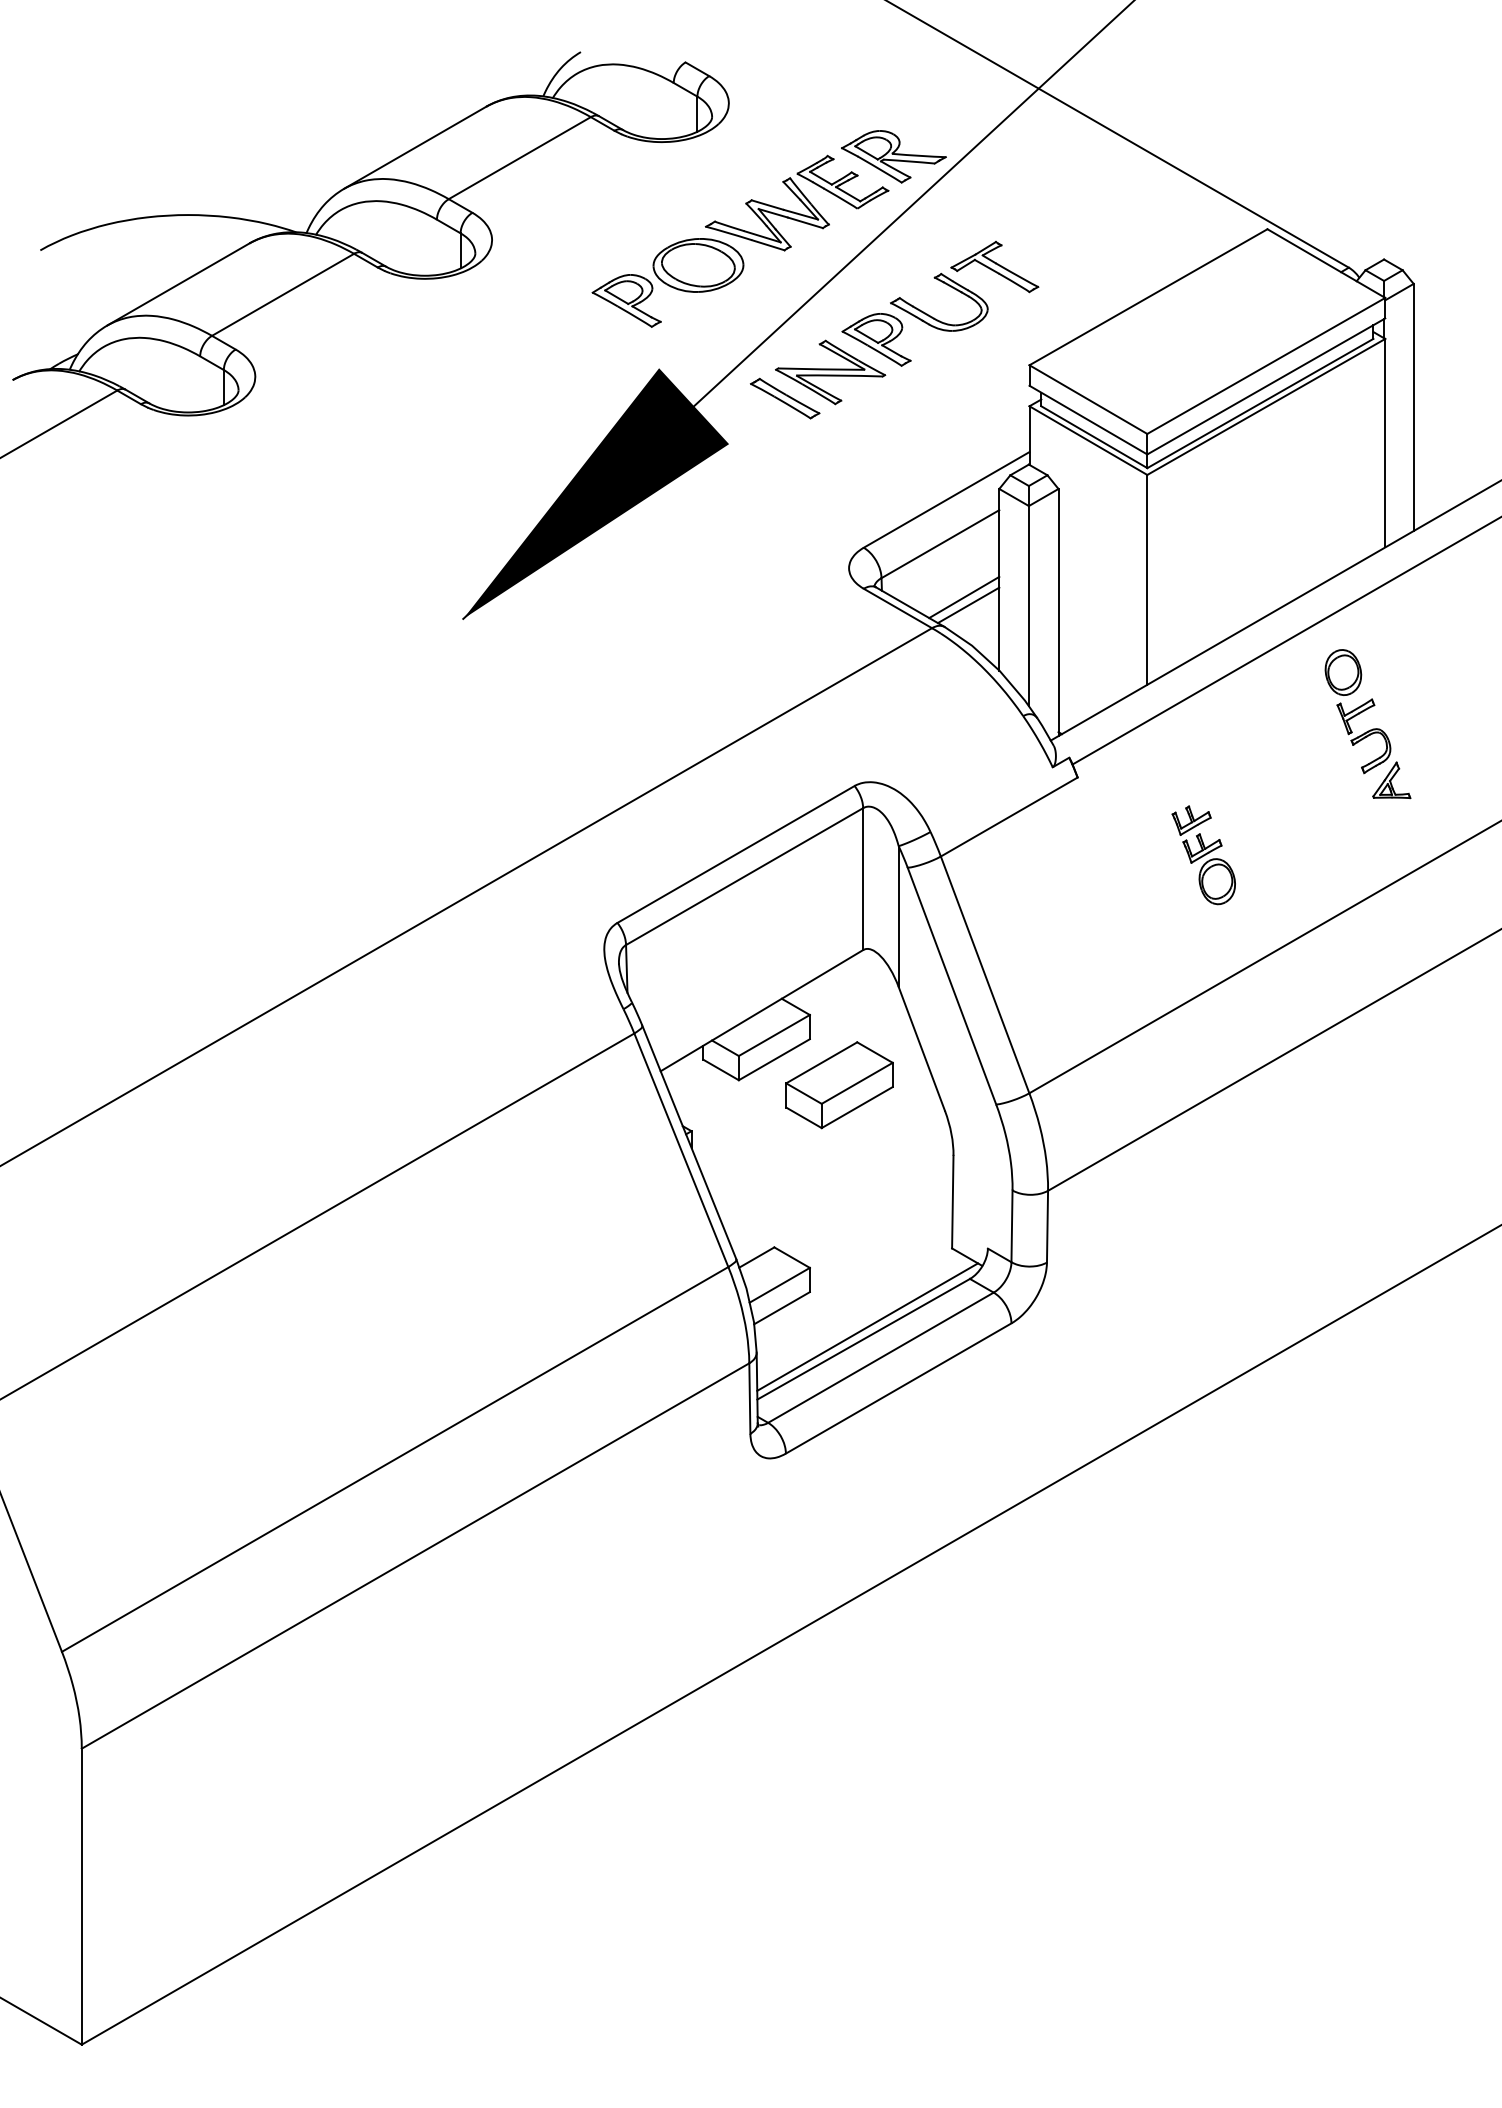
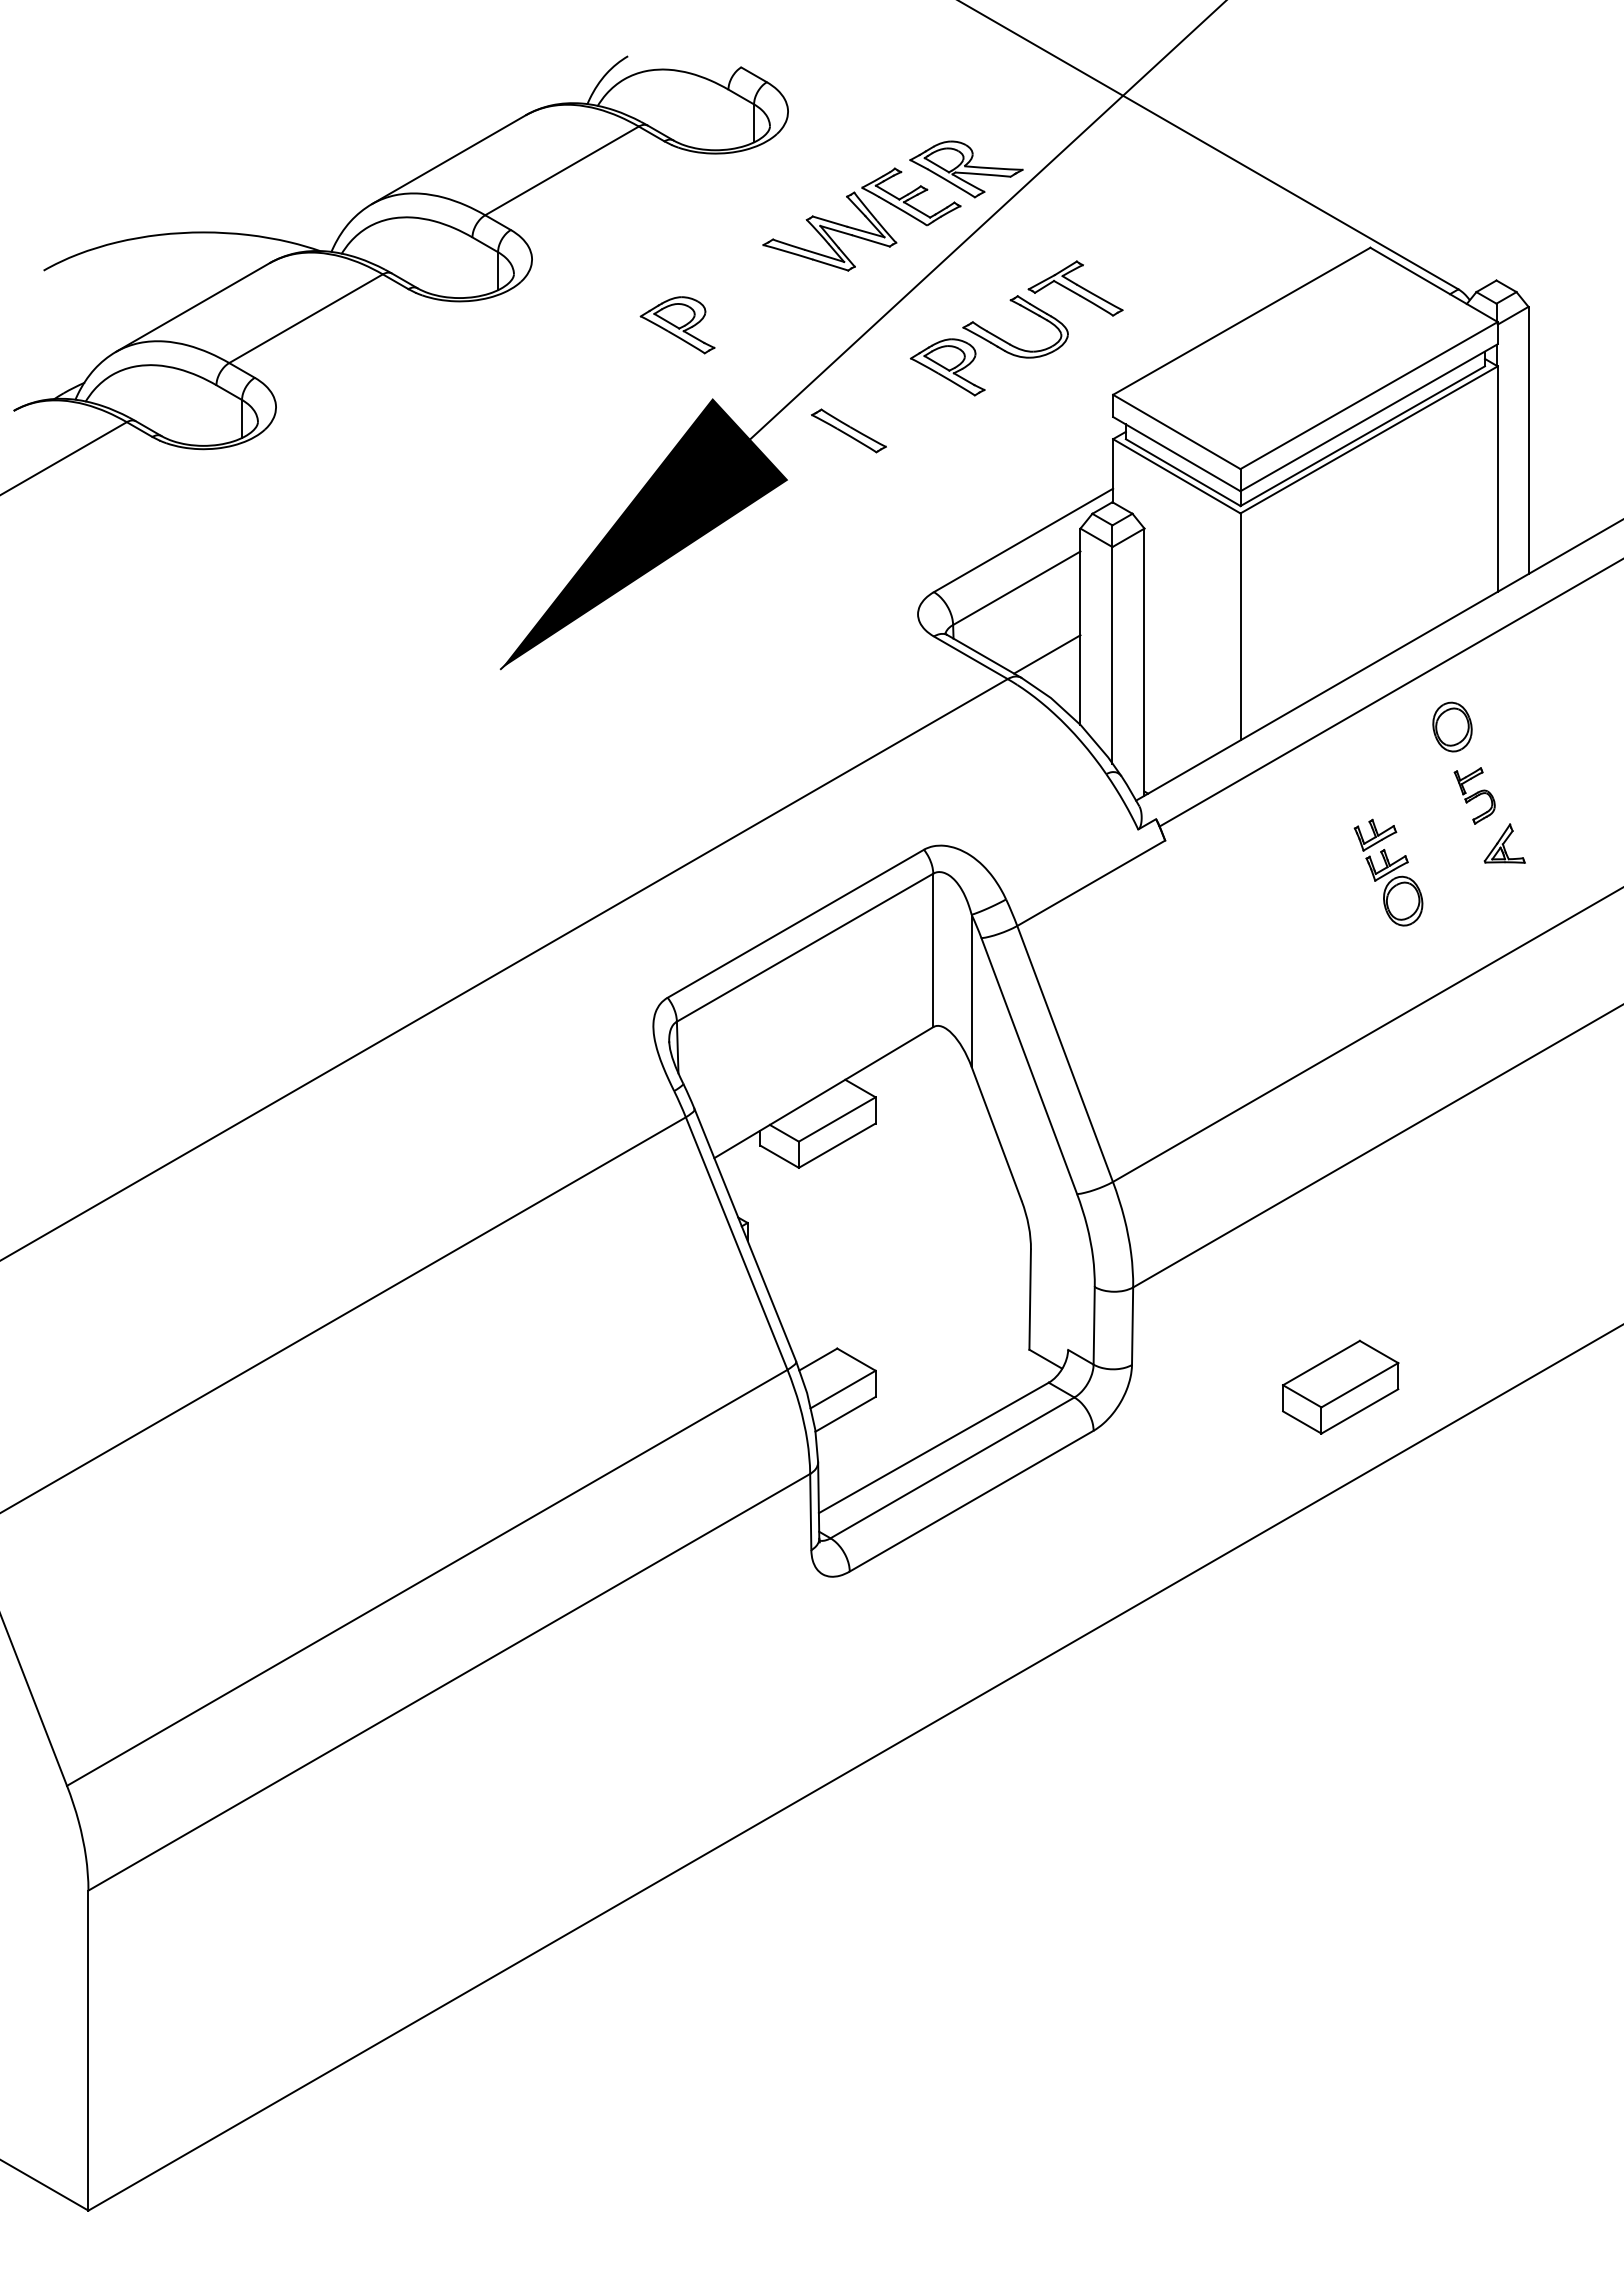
part: (697, 265) -> (754, 286), removed
part: (830, 372) -> (897, 402), removed
line: (964, 597) -> (1042, 645), removed
part: (1363, 735) -> (1474, 795), size x0.7
part: (1203, 855) -> (1388, 872), moved
part: (839, 1084) -> (1340, 1386), moved
line: (867, 1326) -> (937, 1434), removed

